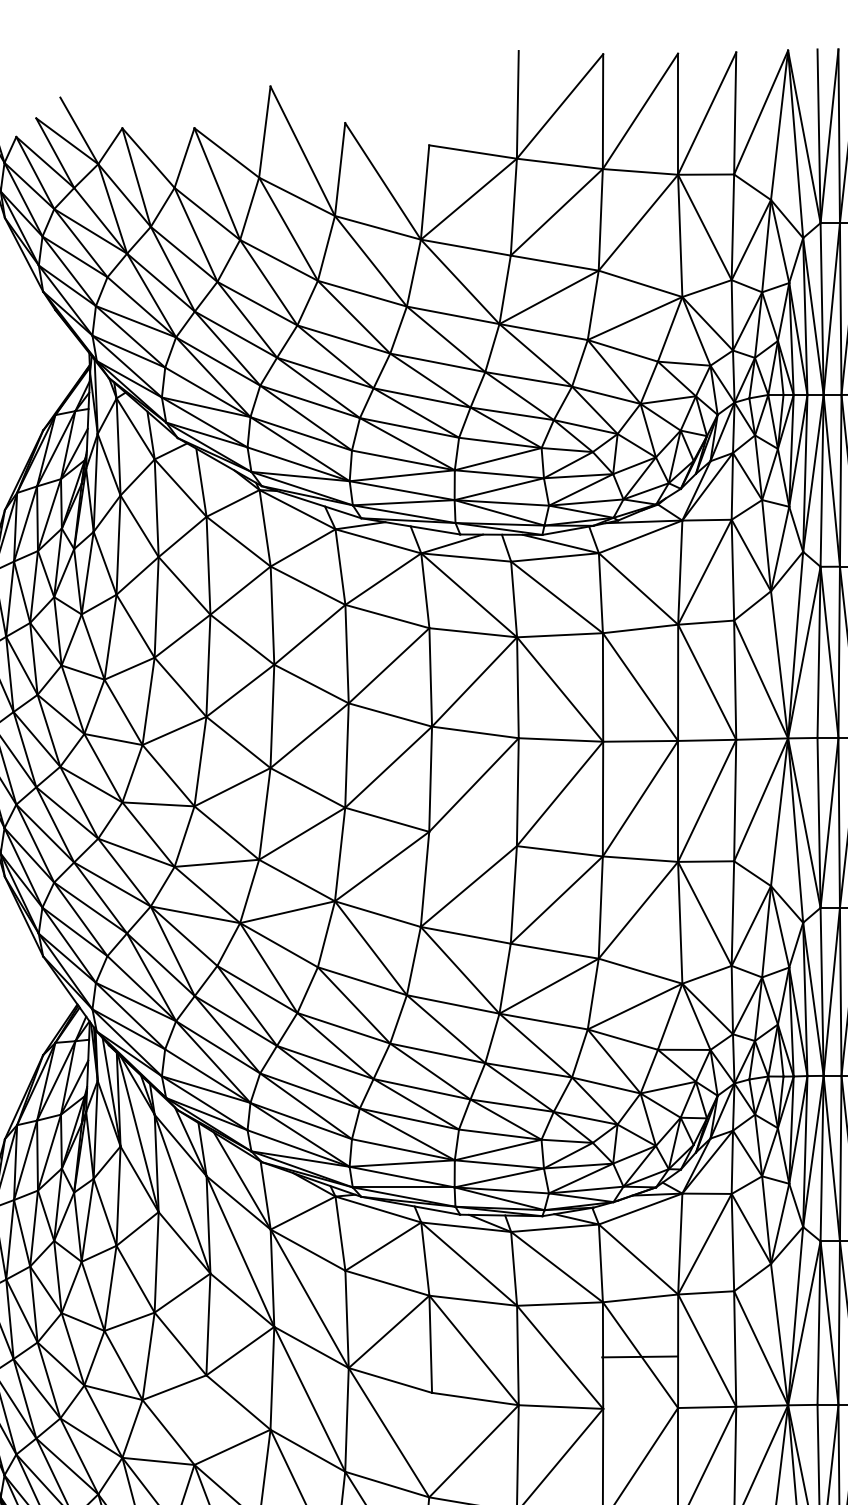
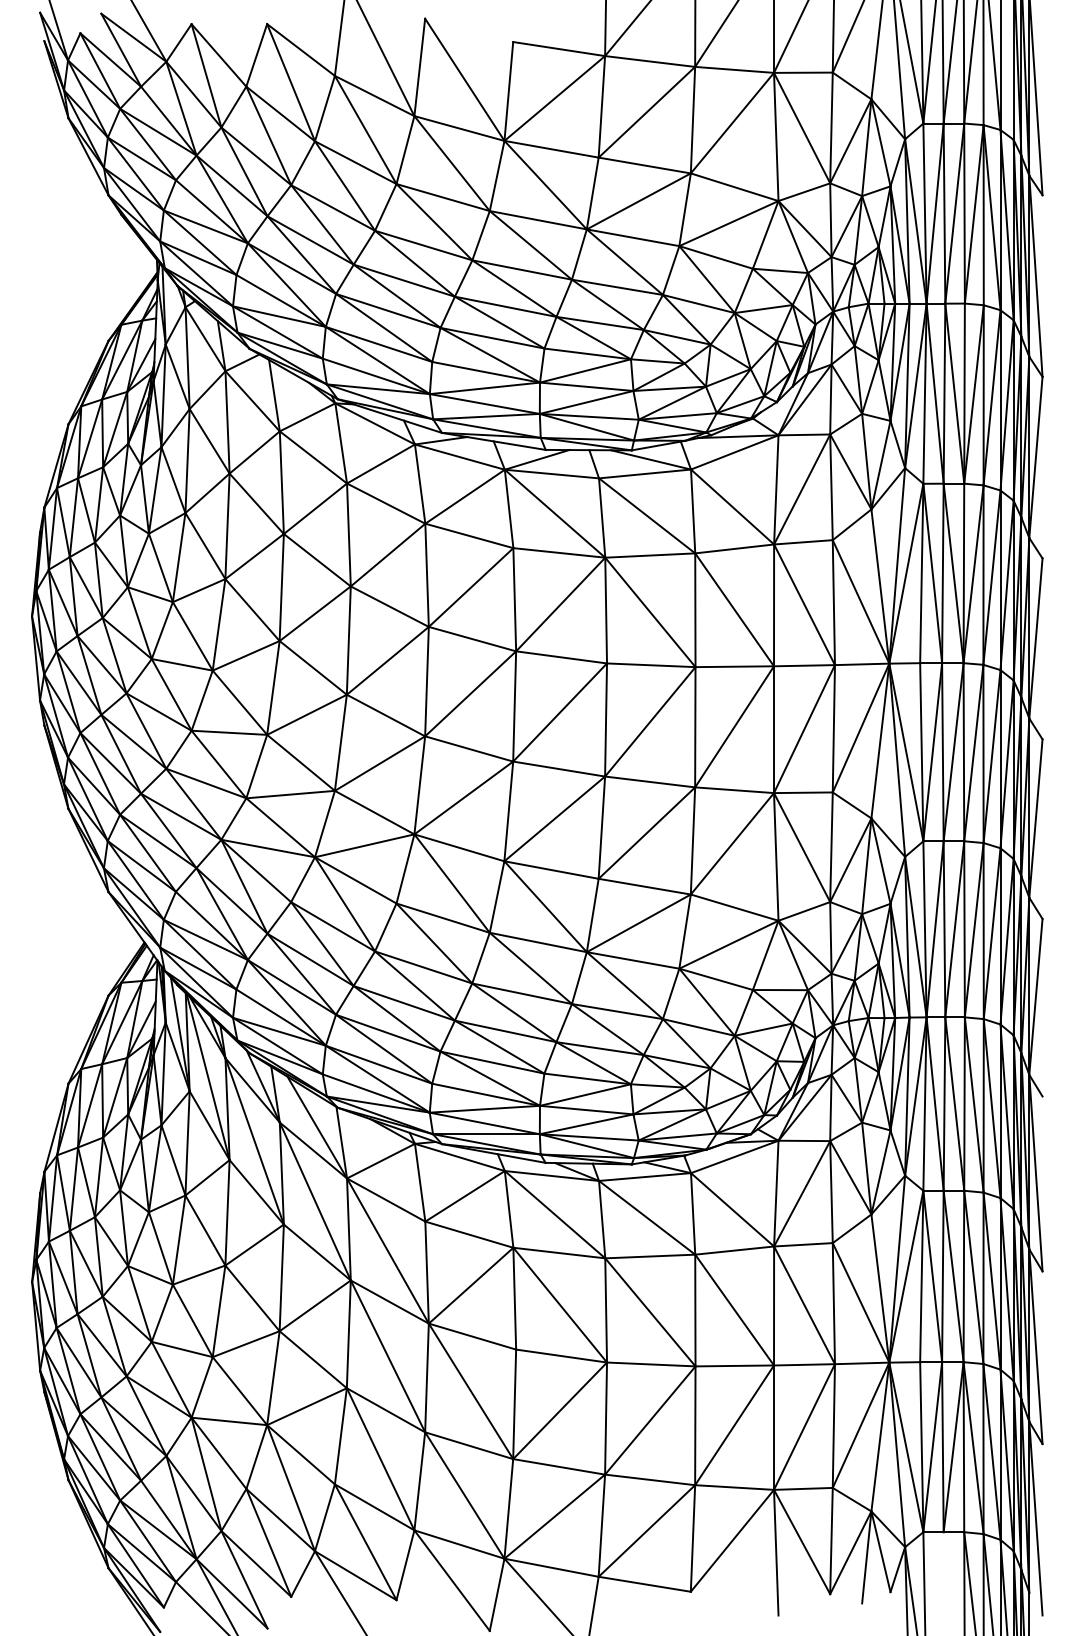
line: (473, 838) -> (559, 768), added
line: (639, 1356) -> (734, 1365), moved
line: (200, 1420) -> (273, 1378), added
line: (430, 1445) -> (514, 1404), added

